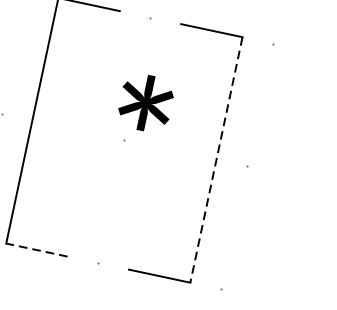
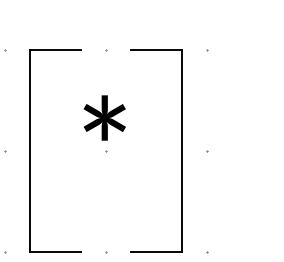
text: (145, 102) -> (104, 117), moved
line: (216, 160) -> (181, 151), dashed -> solid
line: (35, 250) -> (54, 252), dashed -> solid

